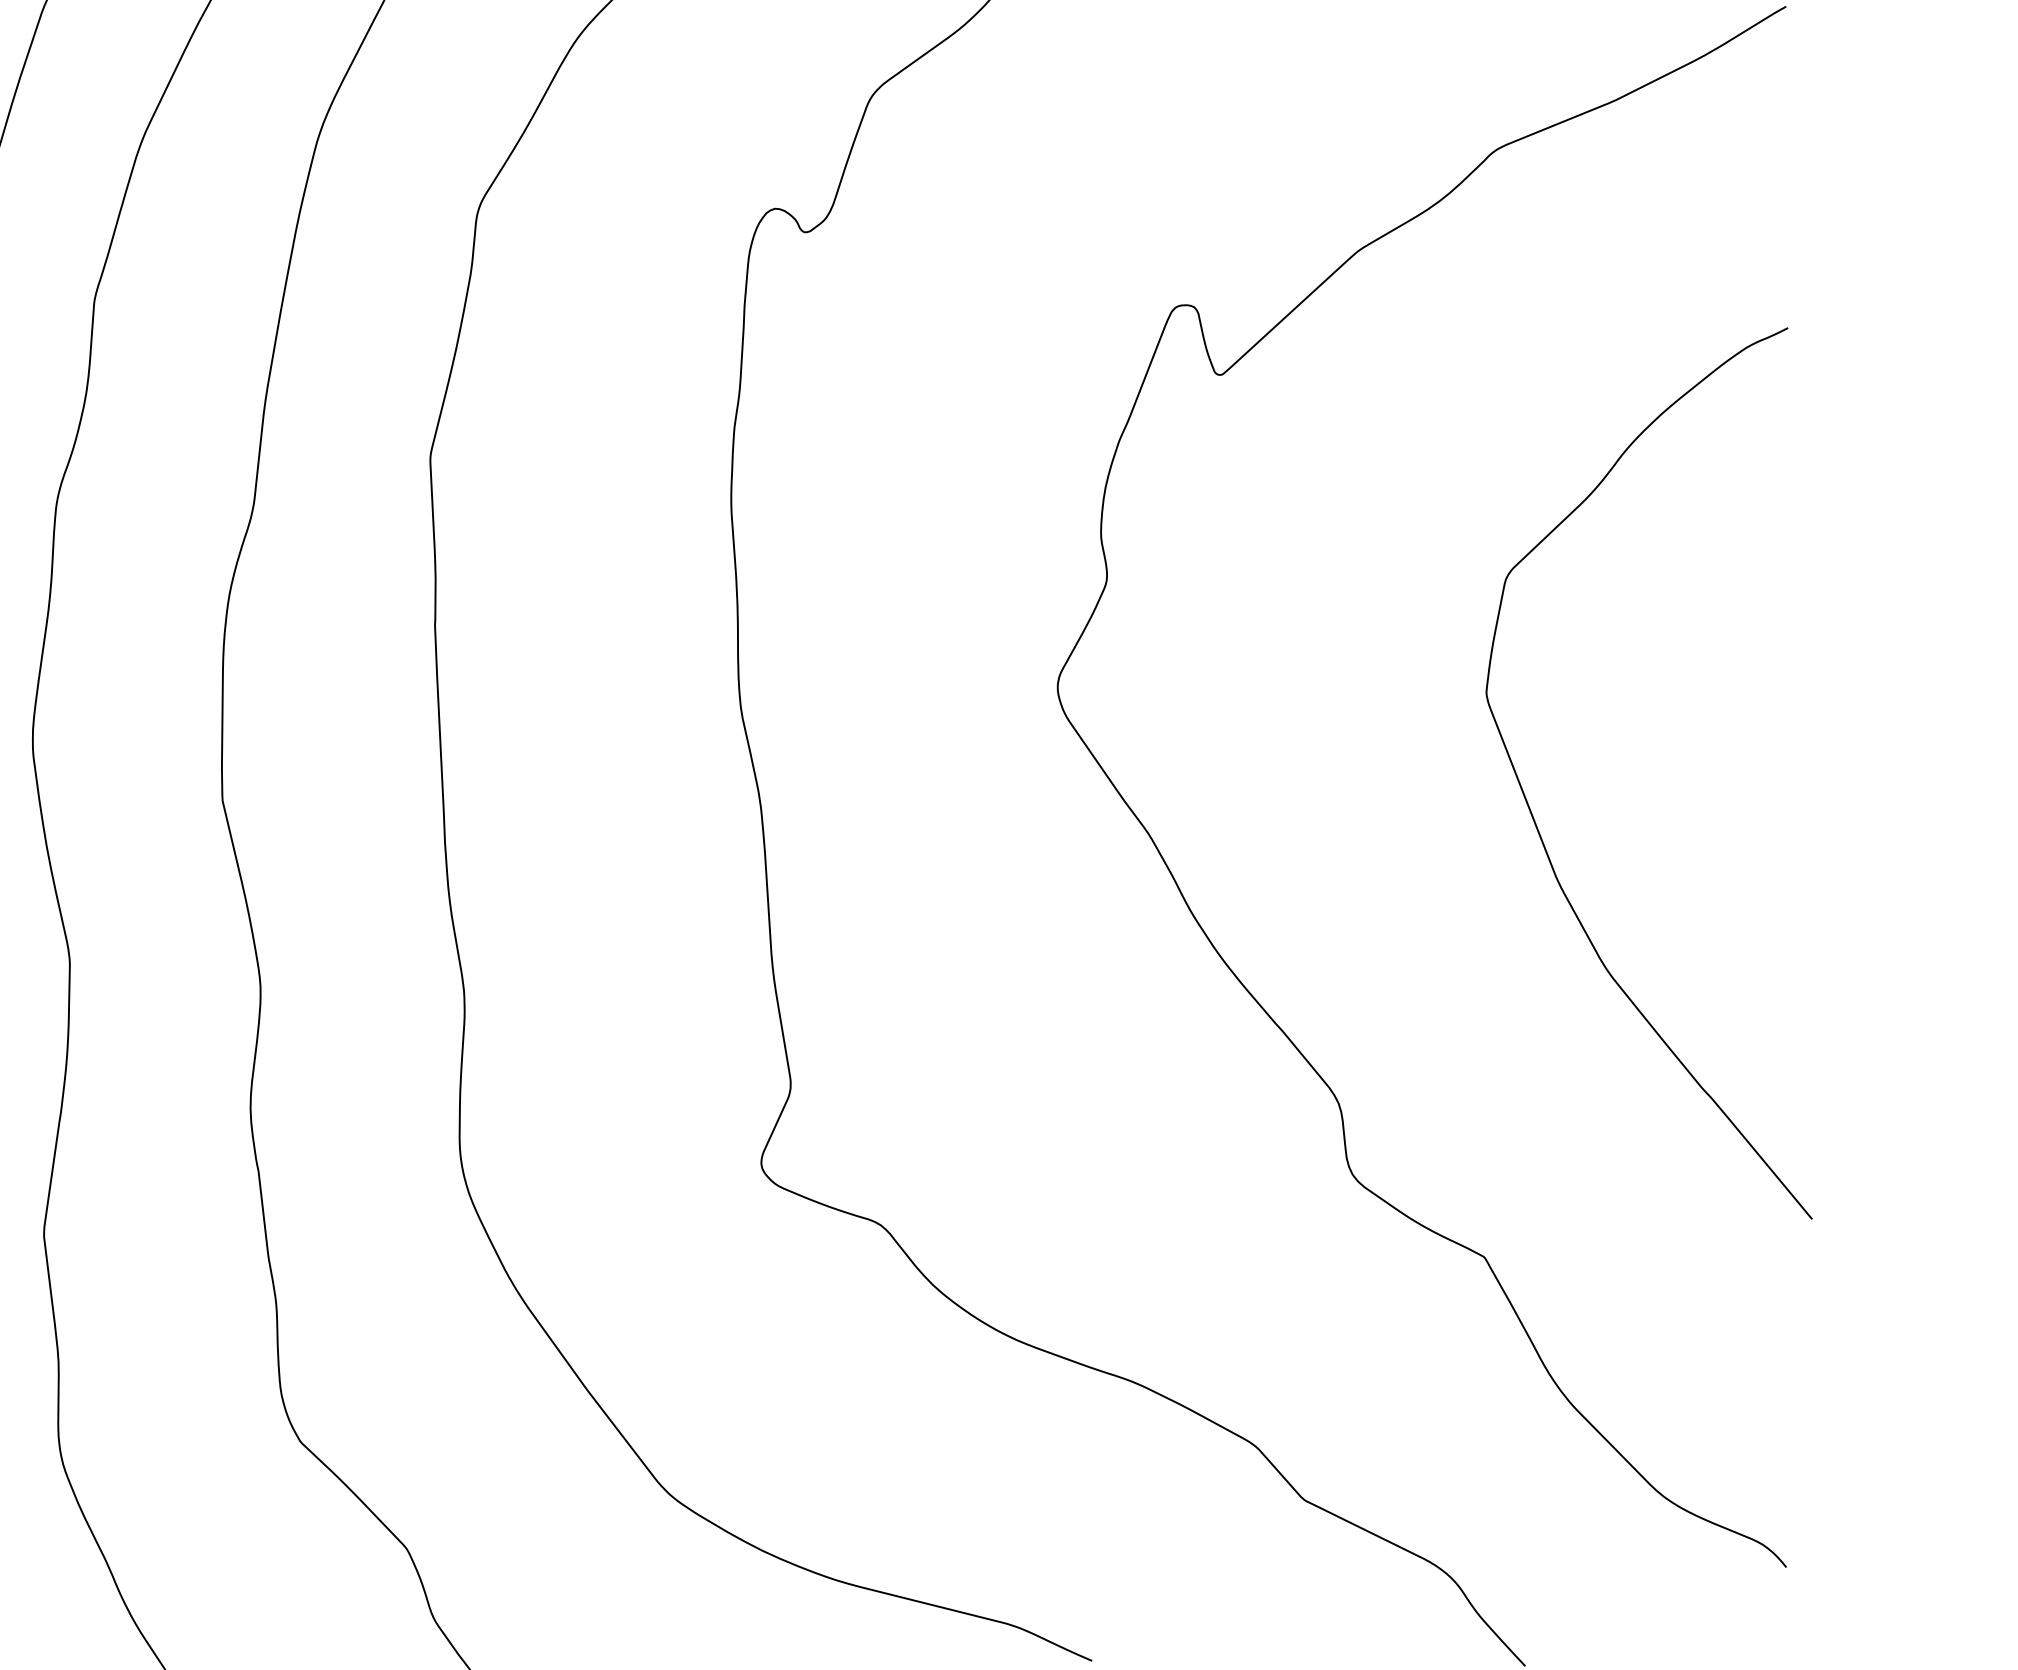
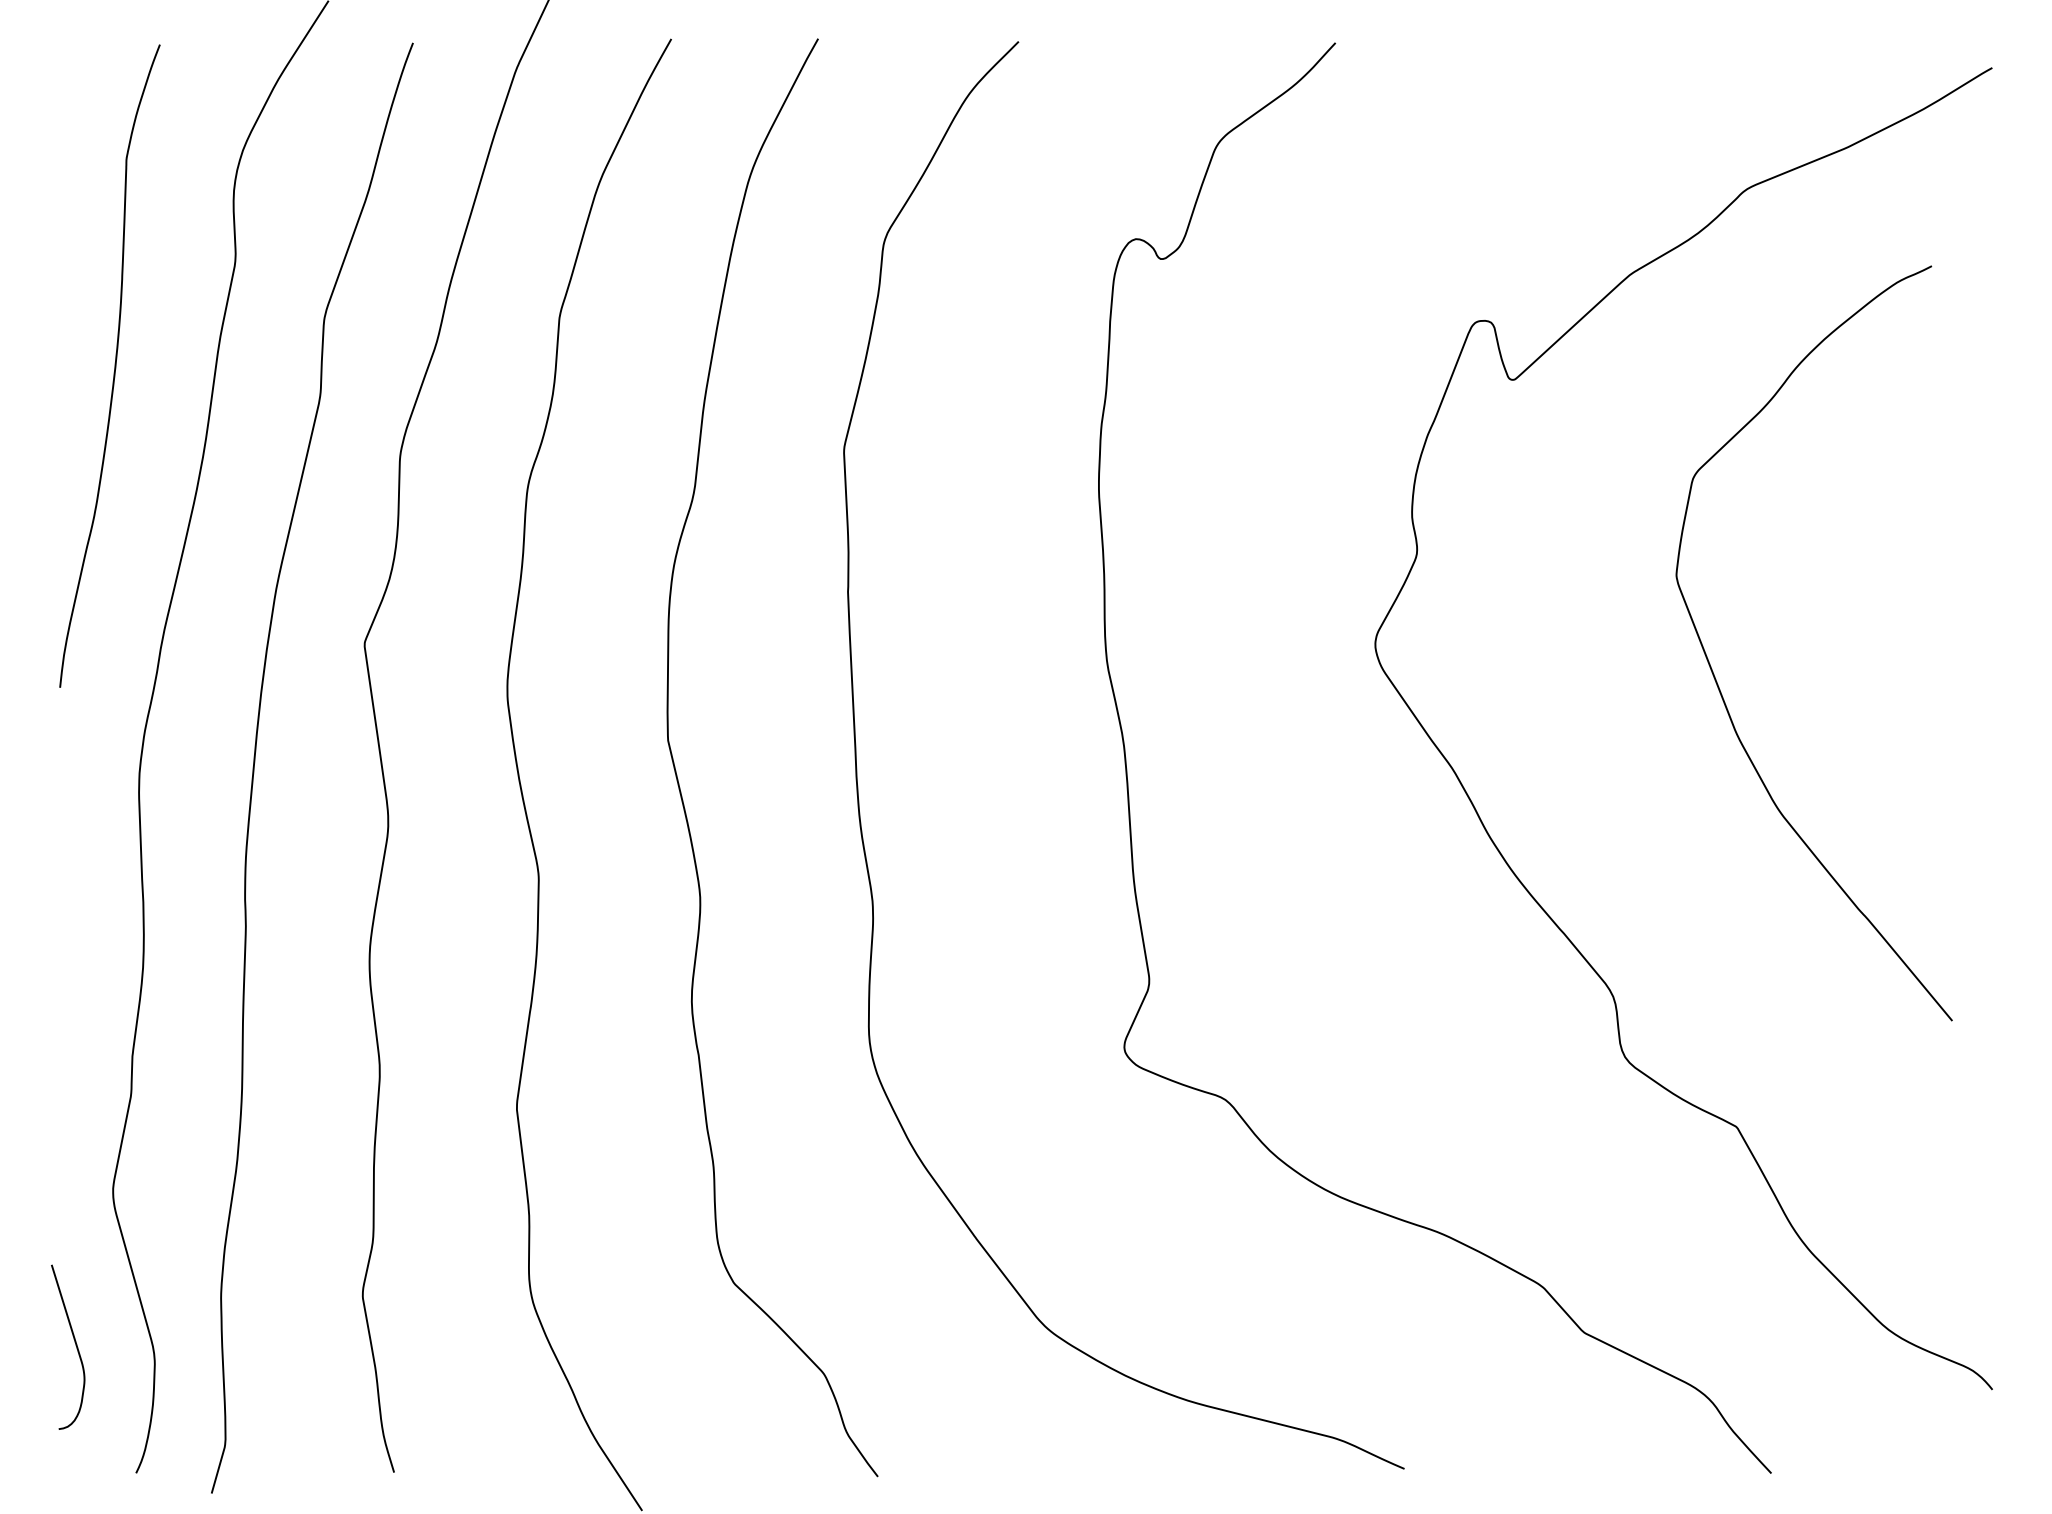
curve: (1534, 818) -> (1717, 681), moved

